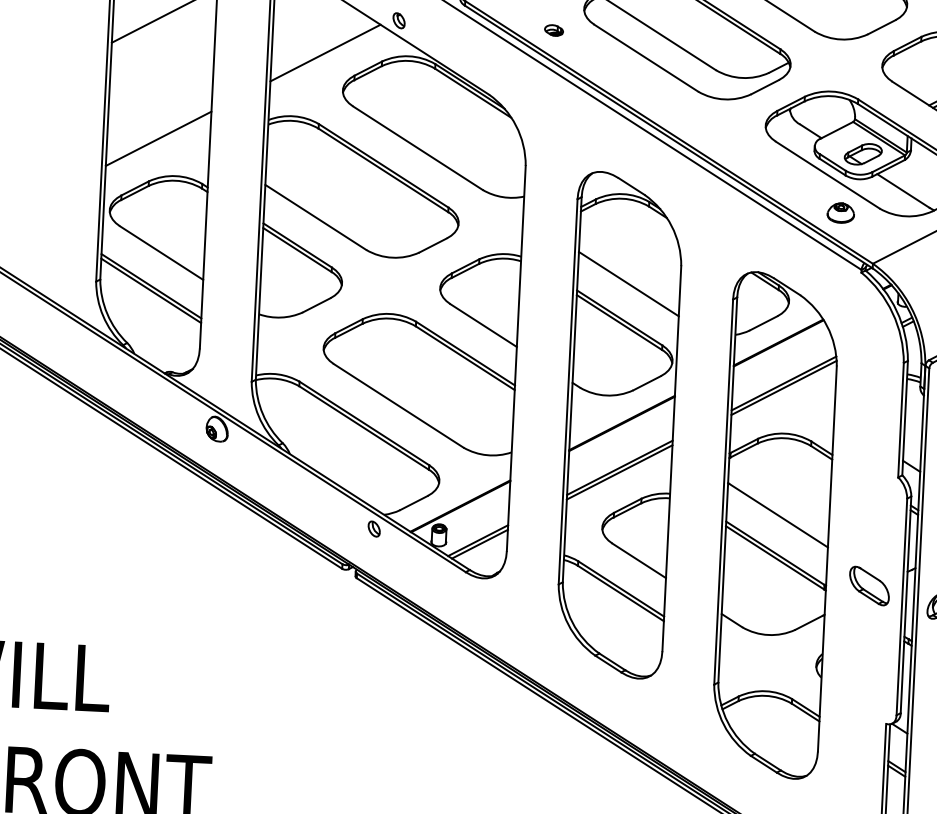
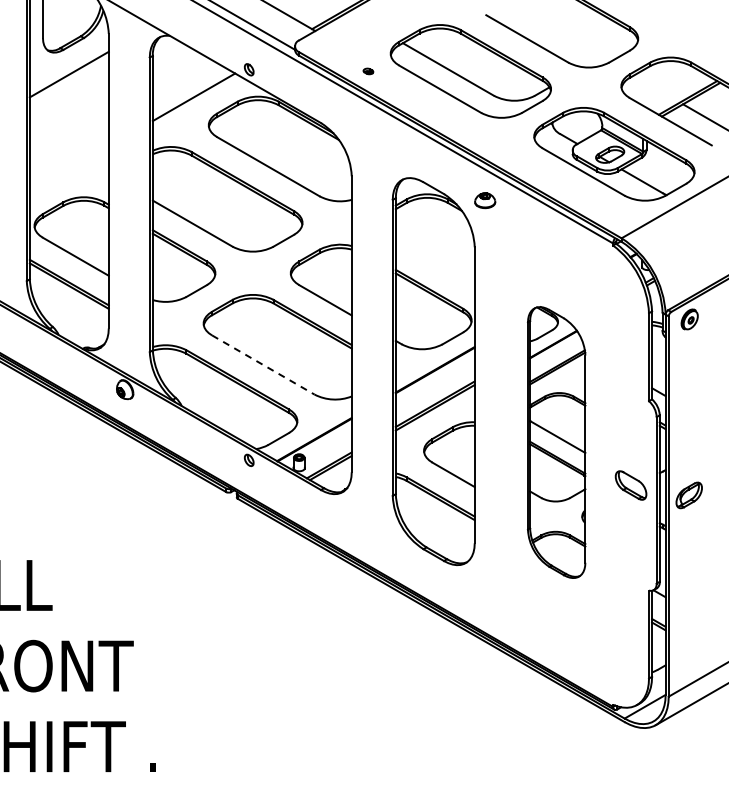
part: (554, 30) -> (368, 71), size x0.7
line: (157, 139) -> (68, 169), removed
part: (841, 212) -> (485, 200), moved
line: (627, 283) -> (434, 262), removed
line: (398, 406) -> (263, 365), solid -> dashed
part: (775, 525) -> (556, 442), size x0.7

